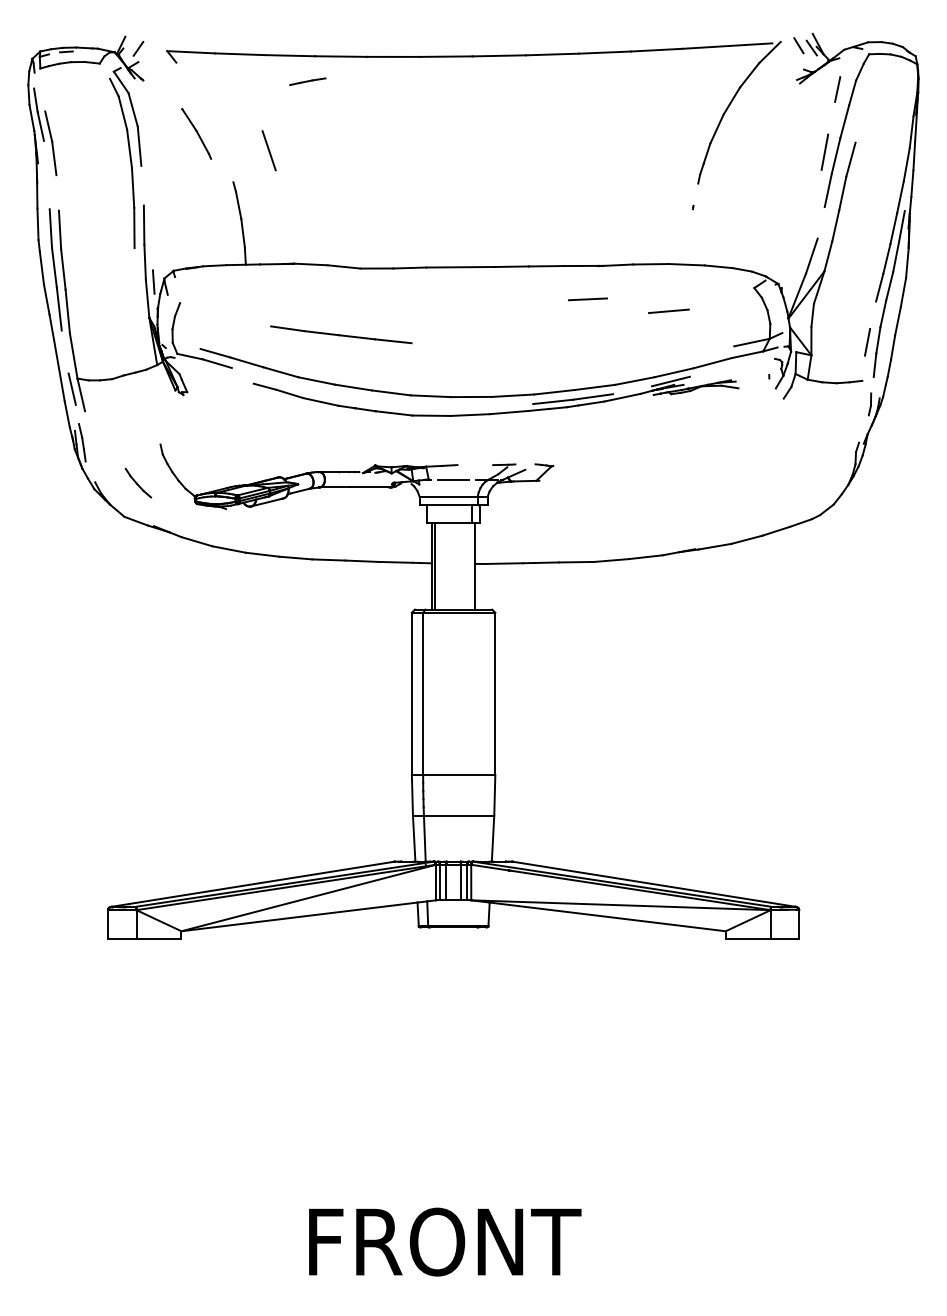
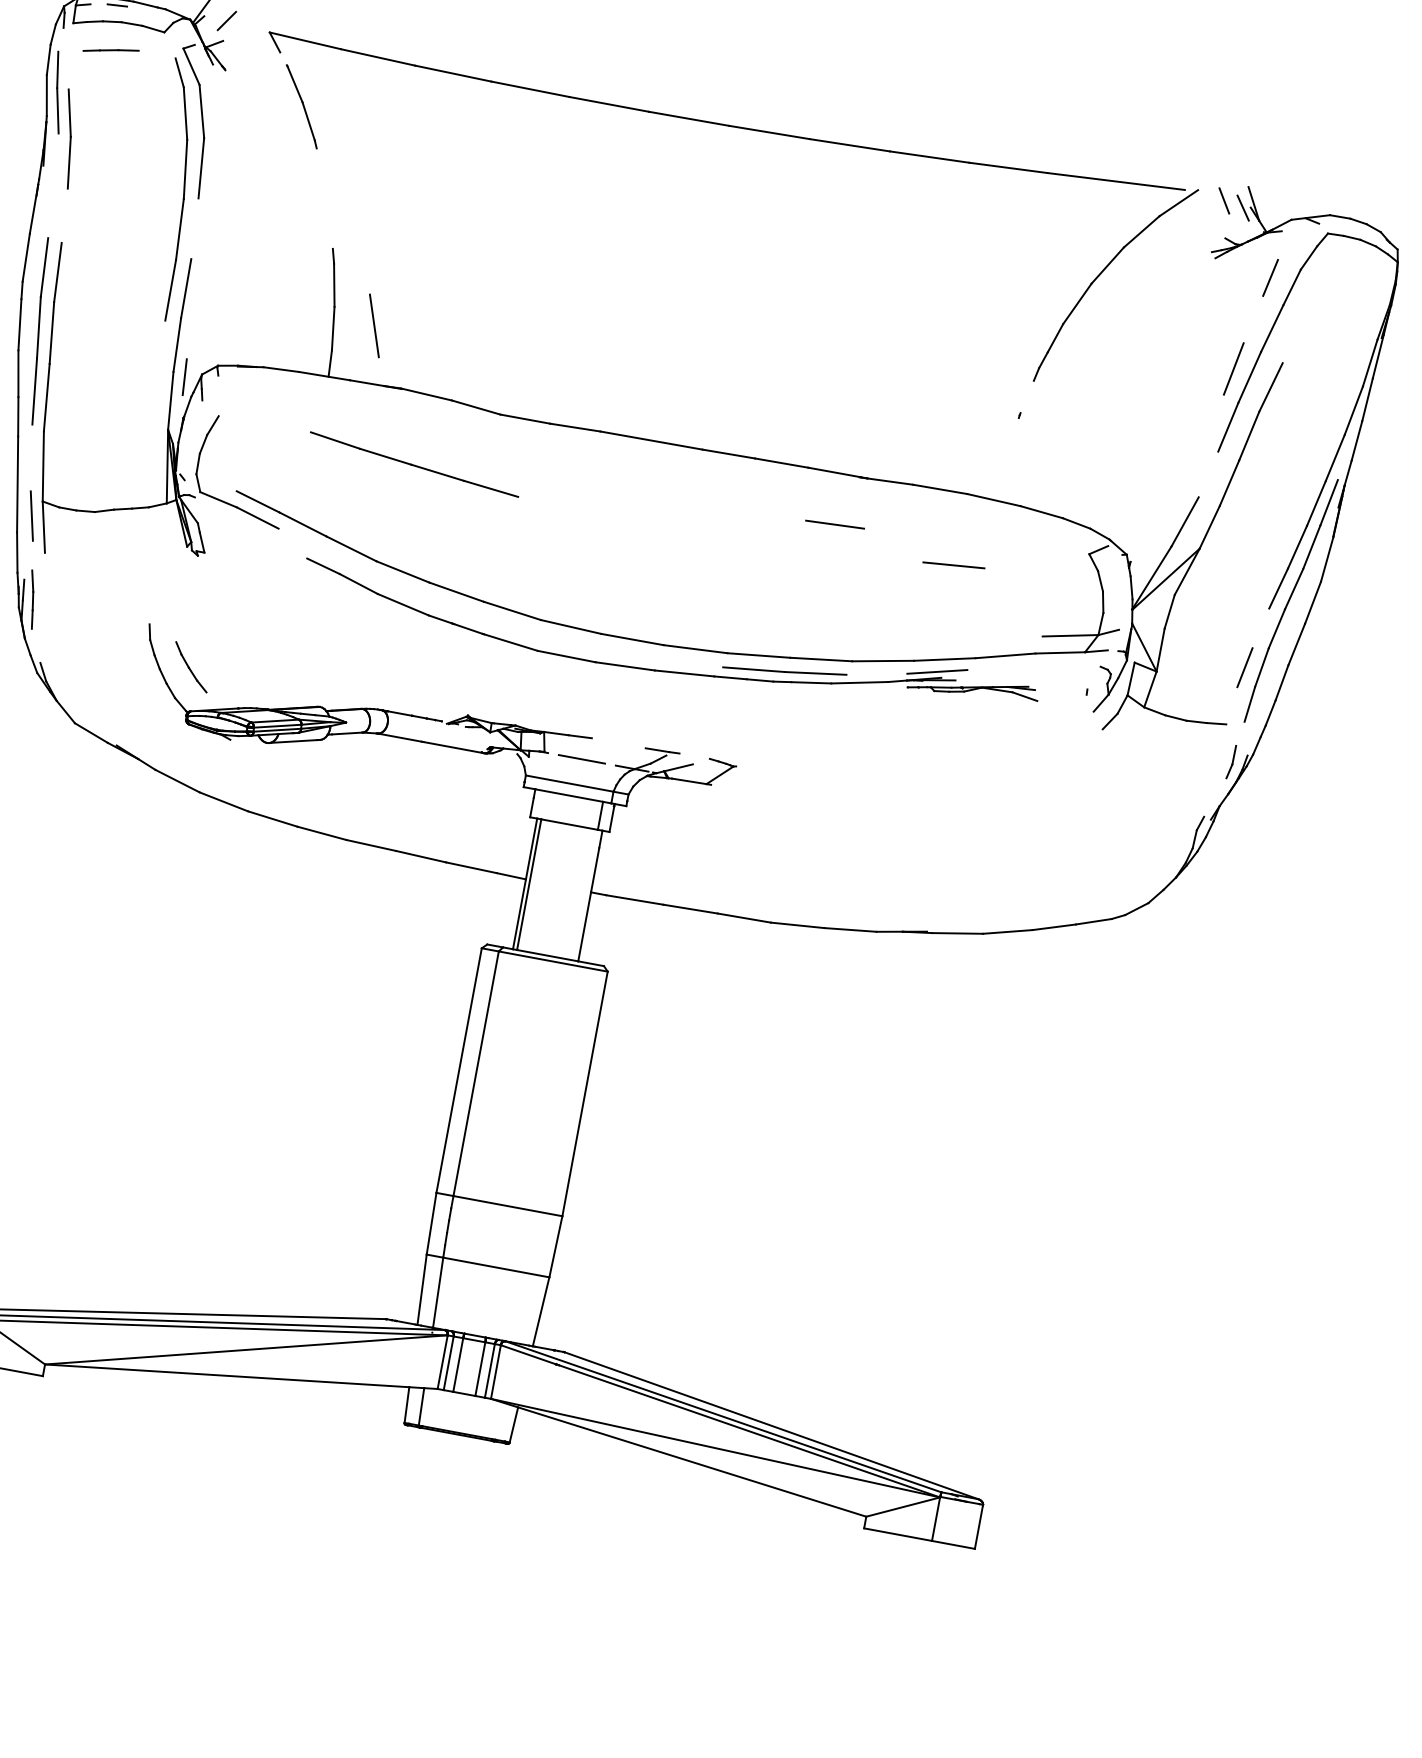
line: (307, 81) -> (110, 50), moved
part: (196, 133) -> (301, 106), moved
line: (268, 150) -> (373, 325), moved
line: (341, 334) -> (414, 464), moved
part: (138, 483) -> (191, 667), moved

